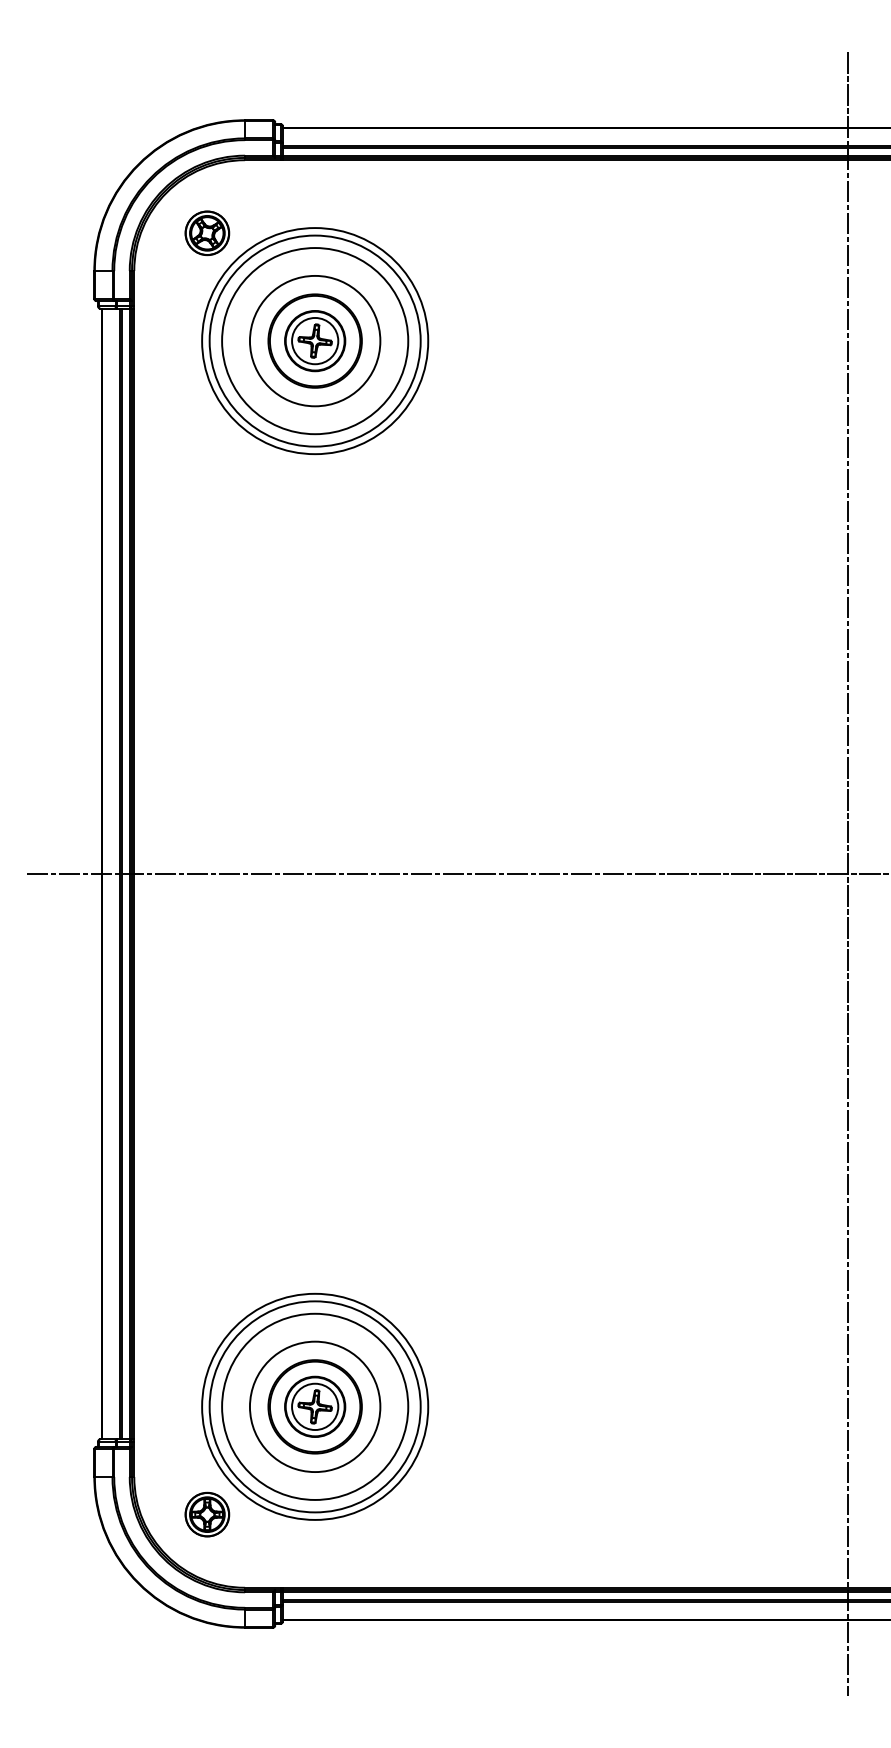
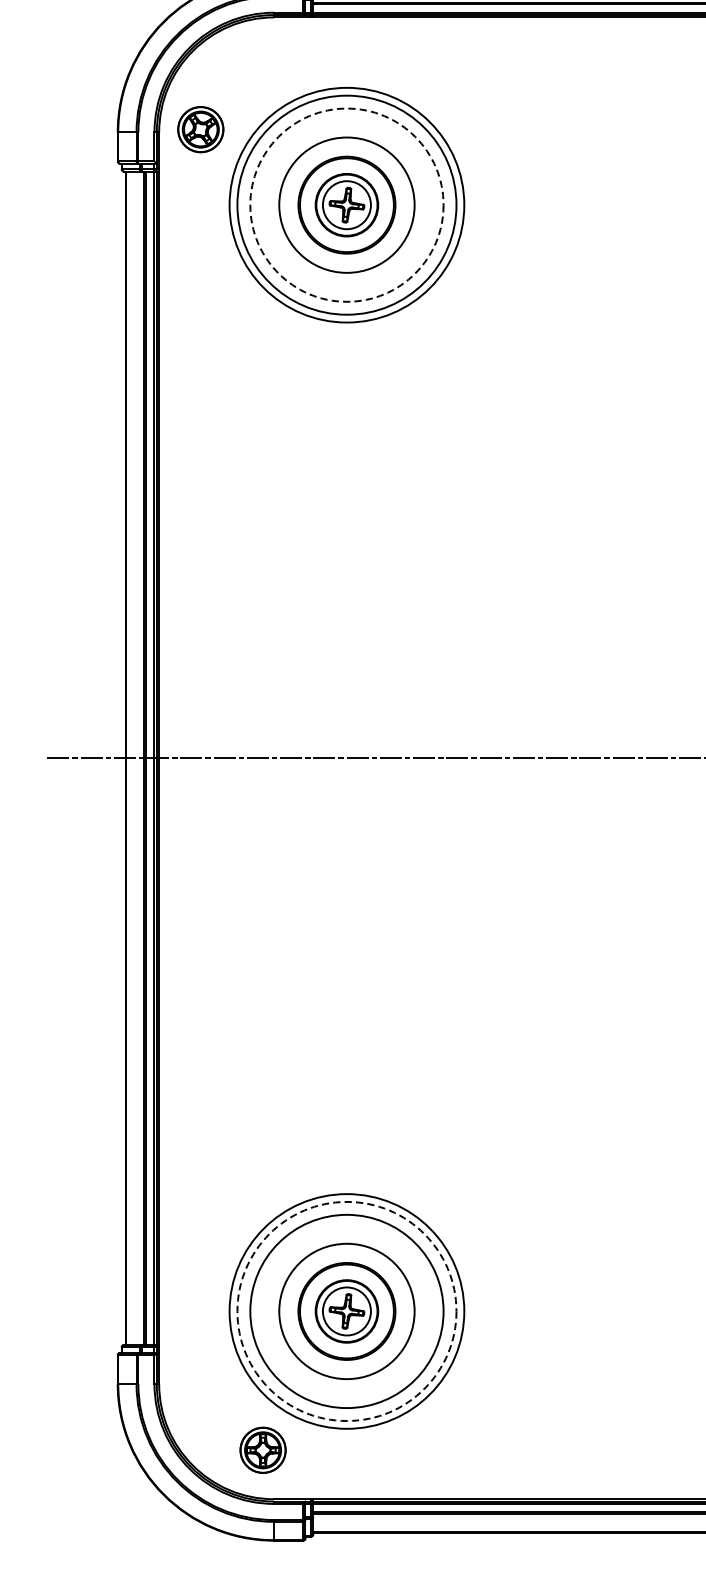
part: (207, 233) -> (200, 129), moved
circle: (315, 341) -> (347, 205), solid -> dashed
circle: (314, 1406) -> (346, 1311), solid -> dashed
part: (207, 1514) -> (263, 1450), moved

